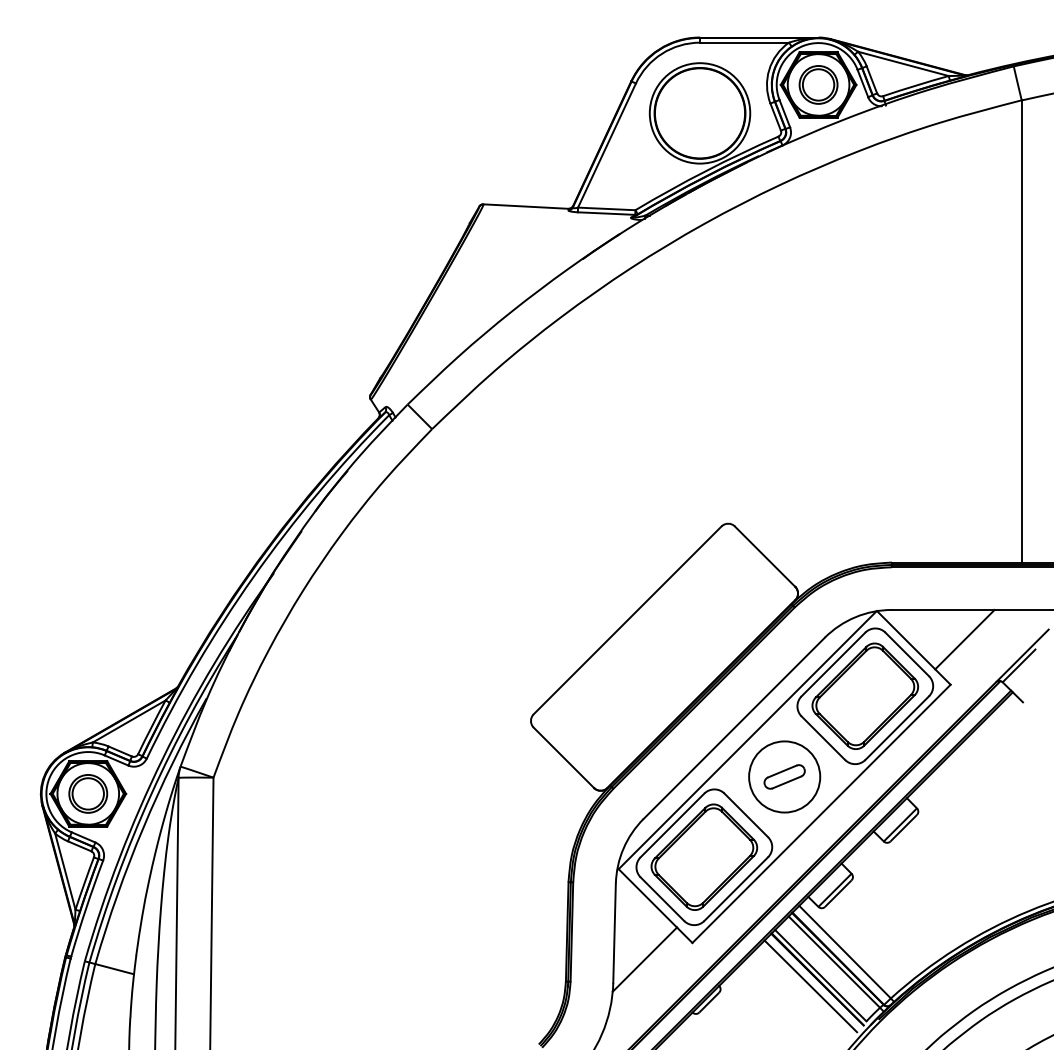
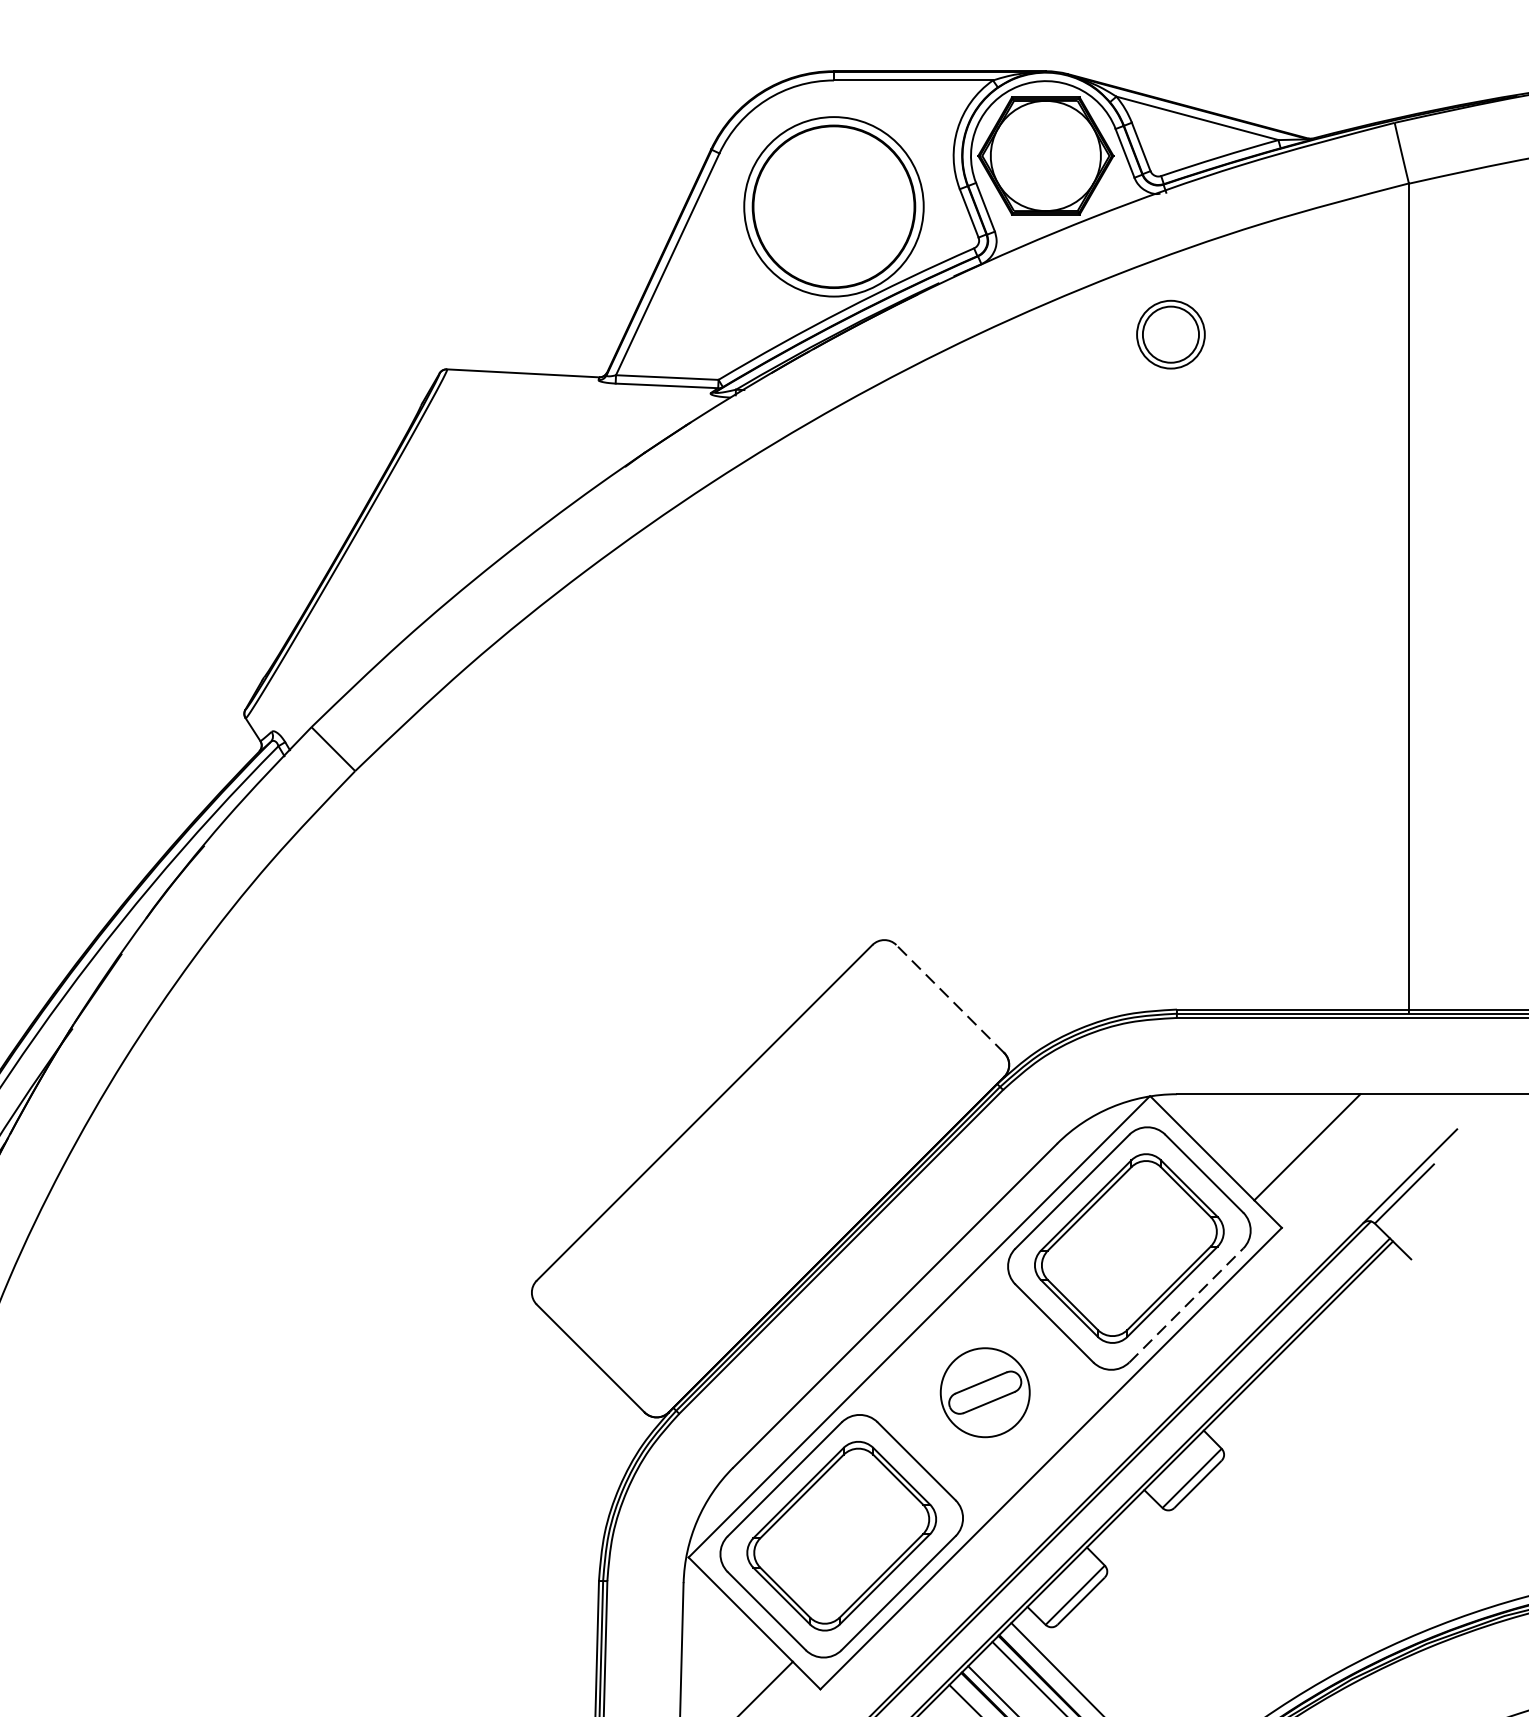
part: (818, 84) -> (1170, 333), moved
line: (765, 556) -> (951, 998), solid -> dashed
line: (897, 727) -> (1186, 1304), solid -> dashed
circle: (784, 776) -> (984, 1391), size x0.7

